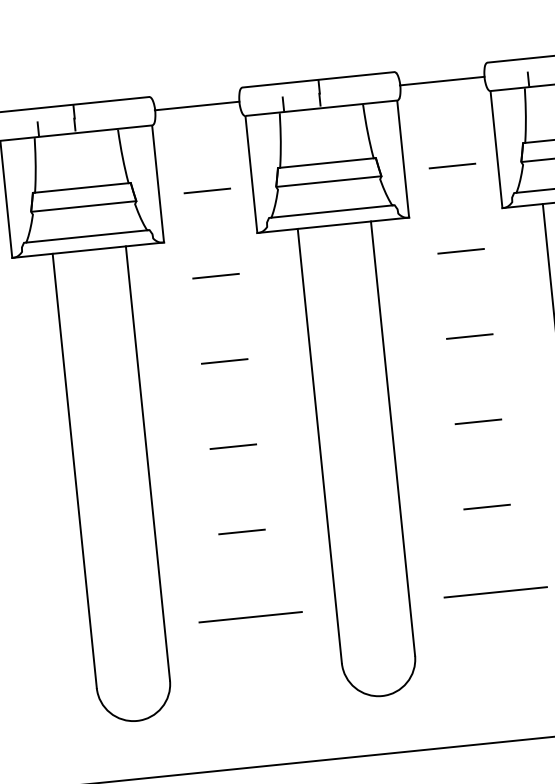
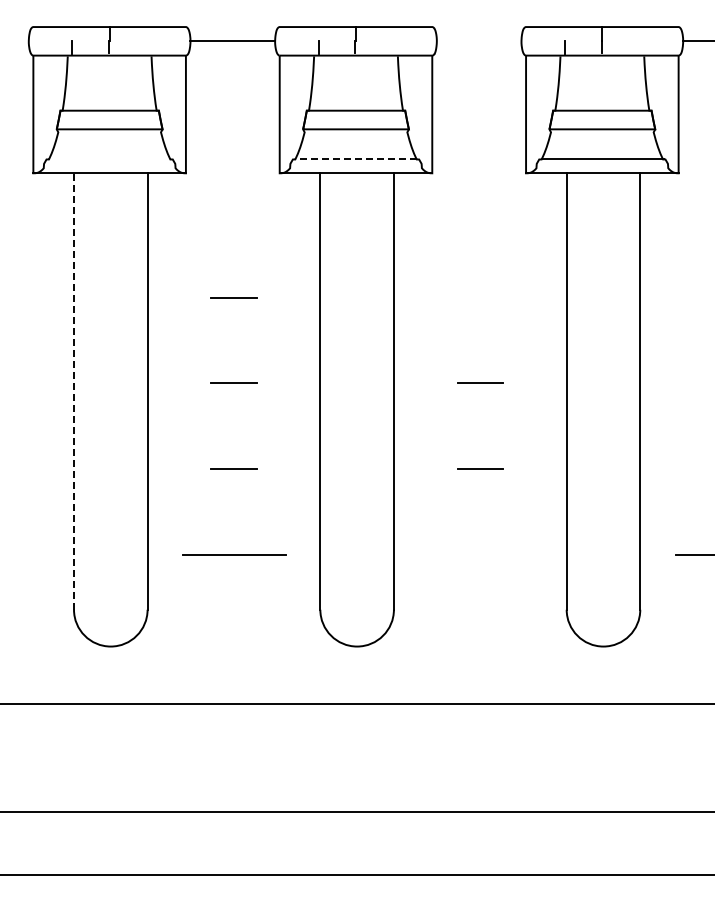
line: (441, 80) -> (478, 40), removed
line: (452, 166) -> (480, 126), removed
line: (207, 191) -> (234, 126), removed
line: (332, 211) -> (356, 159), solid -> dashed
line: (86, 236) -> (109, 159), removed
line: (460, 250) -> (480, 211), removed
line: (216, 276) -> (234, 212), removed
line: (469, 336) -> (480, 297), removed
line: (75, 470) -> (74, 391), solid -> dashed
line: (495, 592) -> (480, 554), removed

